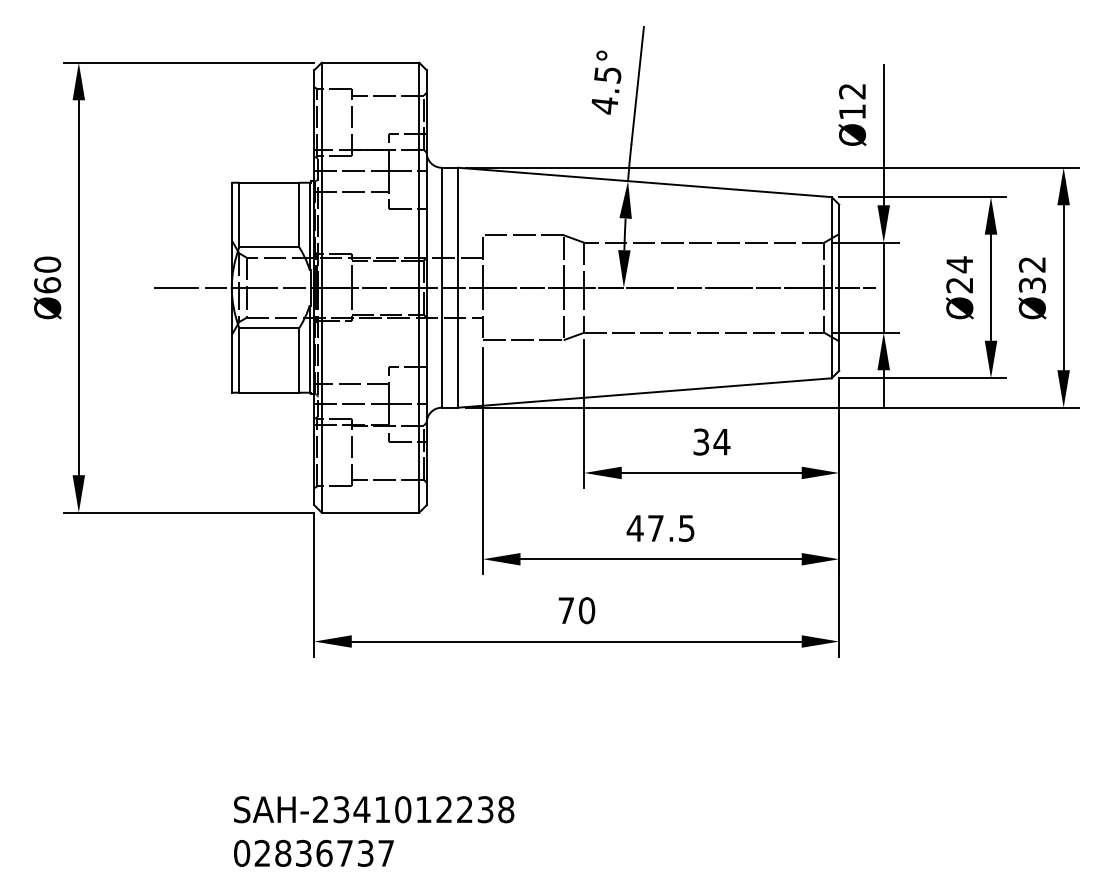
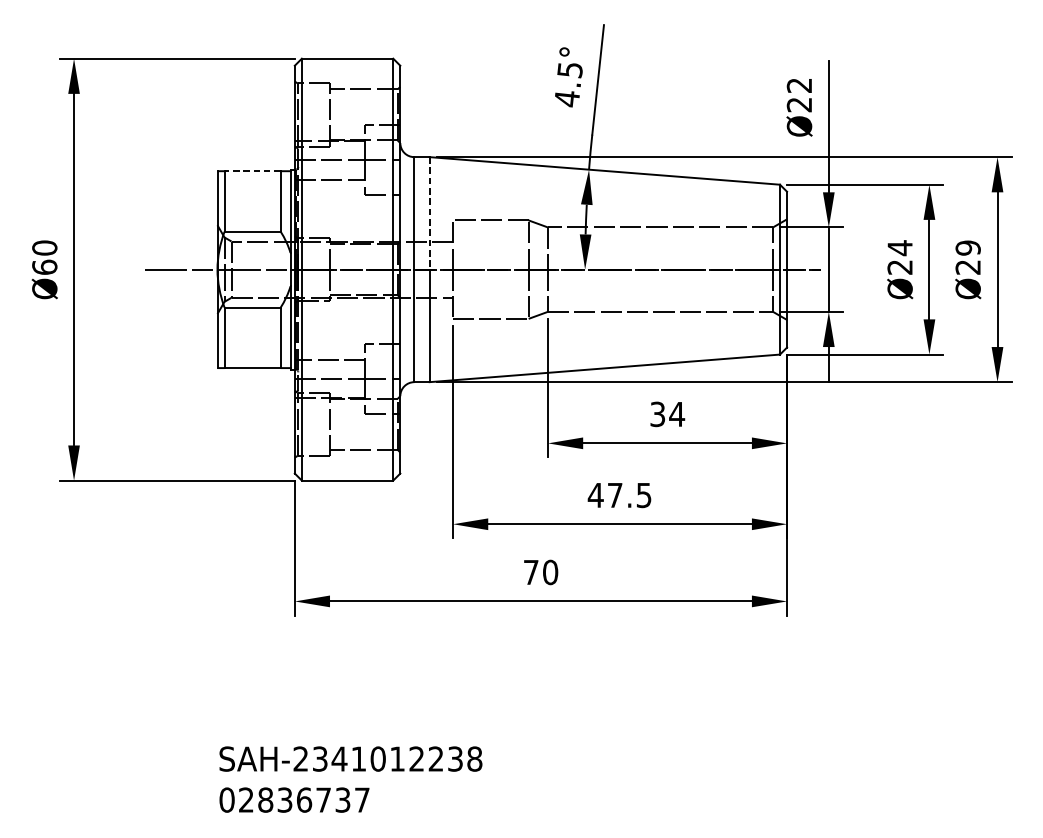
text: (852, 111) -> (799, 104), Ø12 -> Ø22
line: (269, 182) -> (252, 170), solid -> dashed
line: (458, 227) -> (430, 213), solid -> dashed
text: (1032, 274) -> (968, 257), Ø32 -> Ø29

